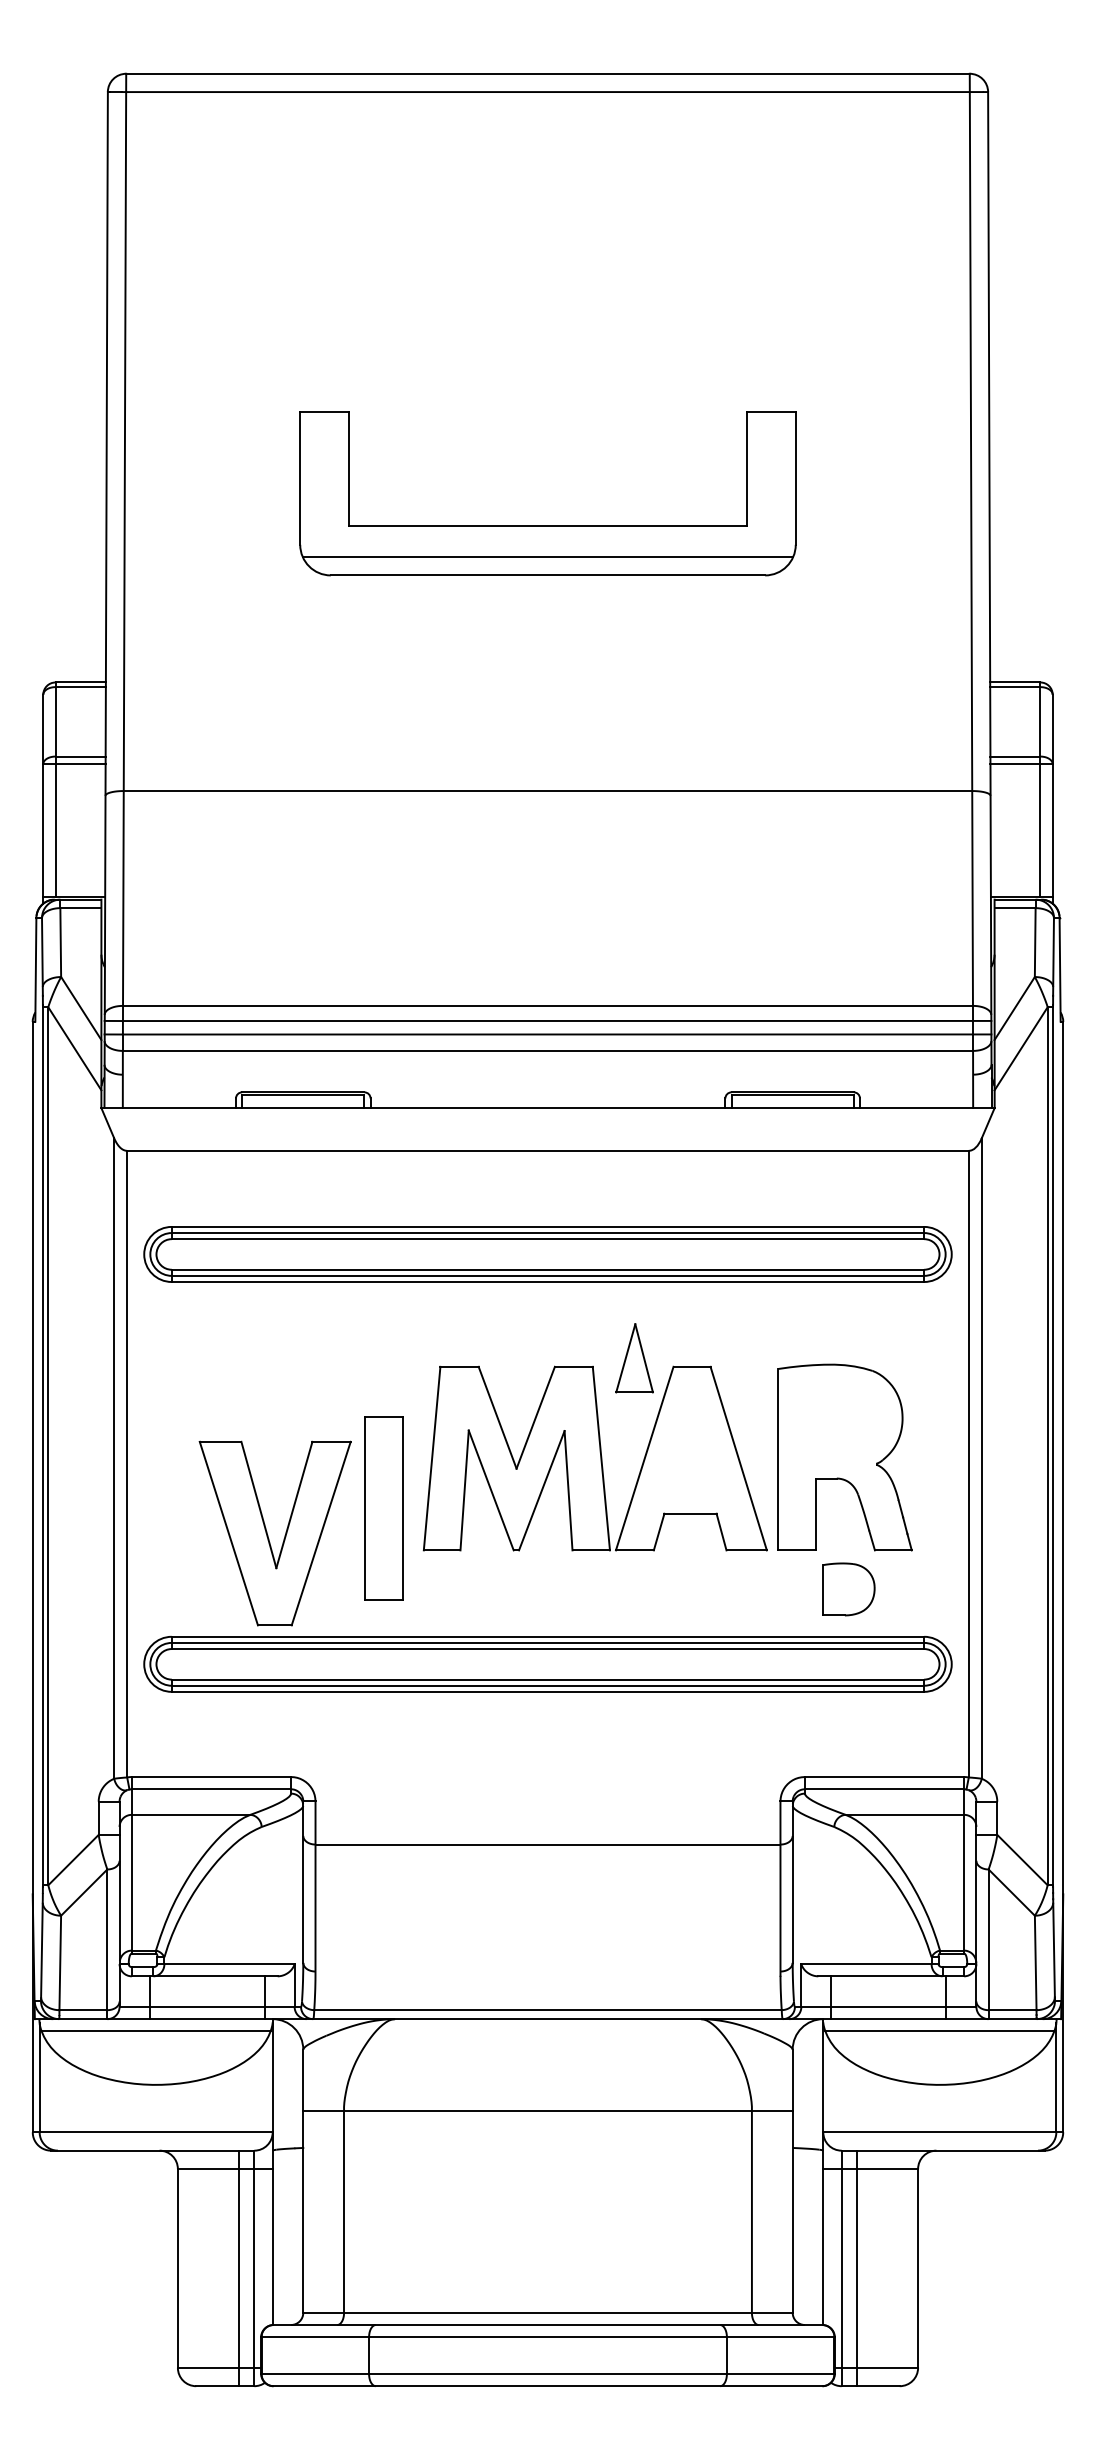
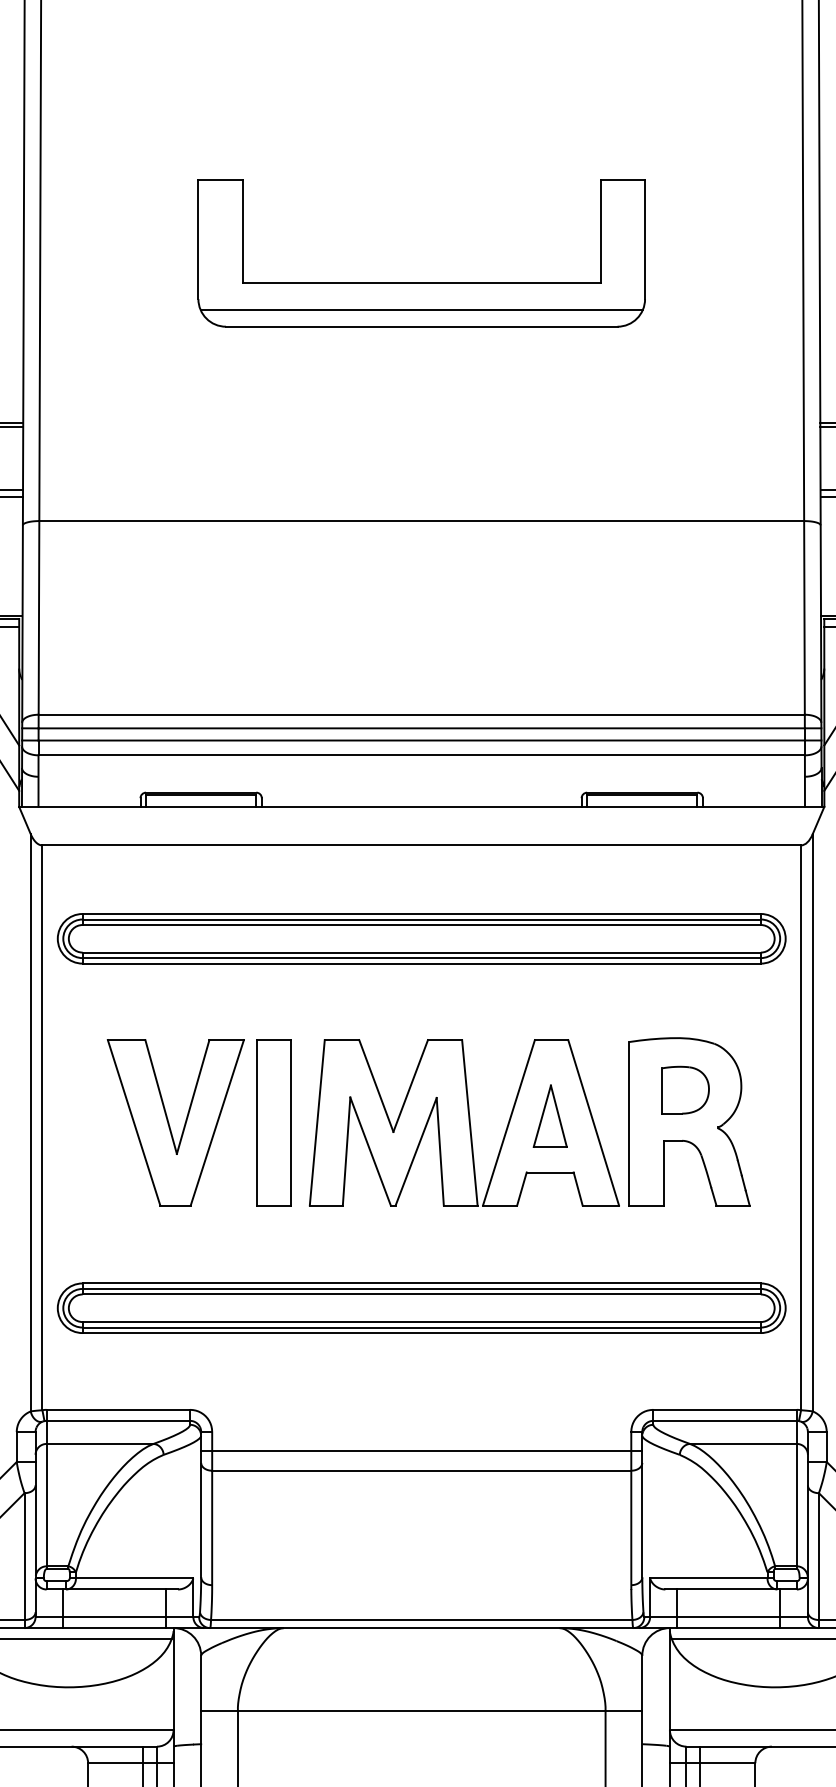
part: (634, 1358) -> (550, 1116), moved
part: (383, 1508) -> (273, 1122), moved
part: (268, 1535) -> (169, 1124), moved
part: (848, 1589) -> (685, 1090), moved
line: (547, 1822) -> (421, 1450), added

